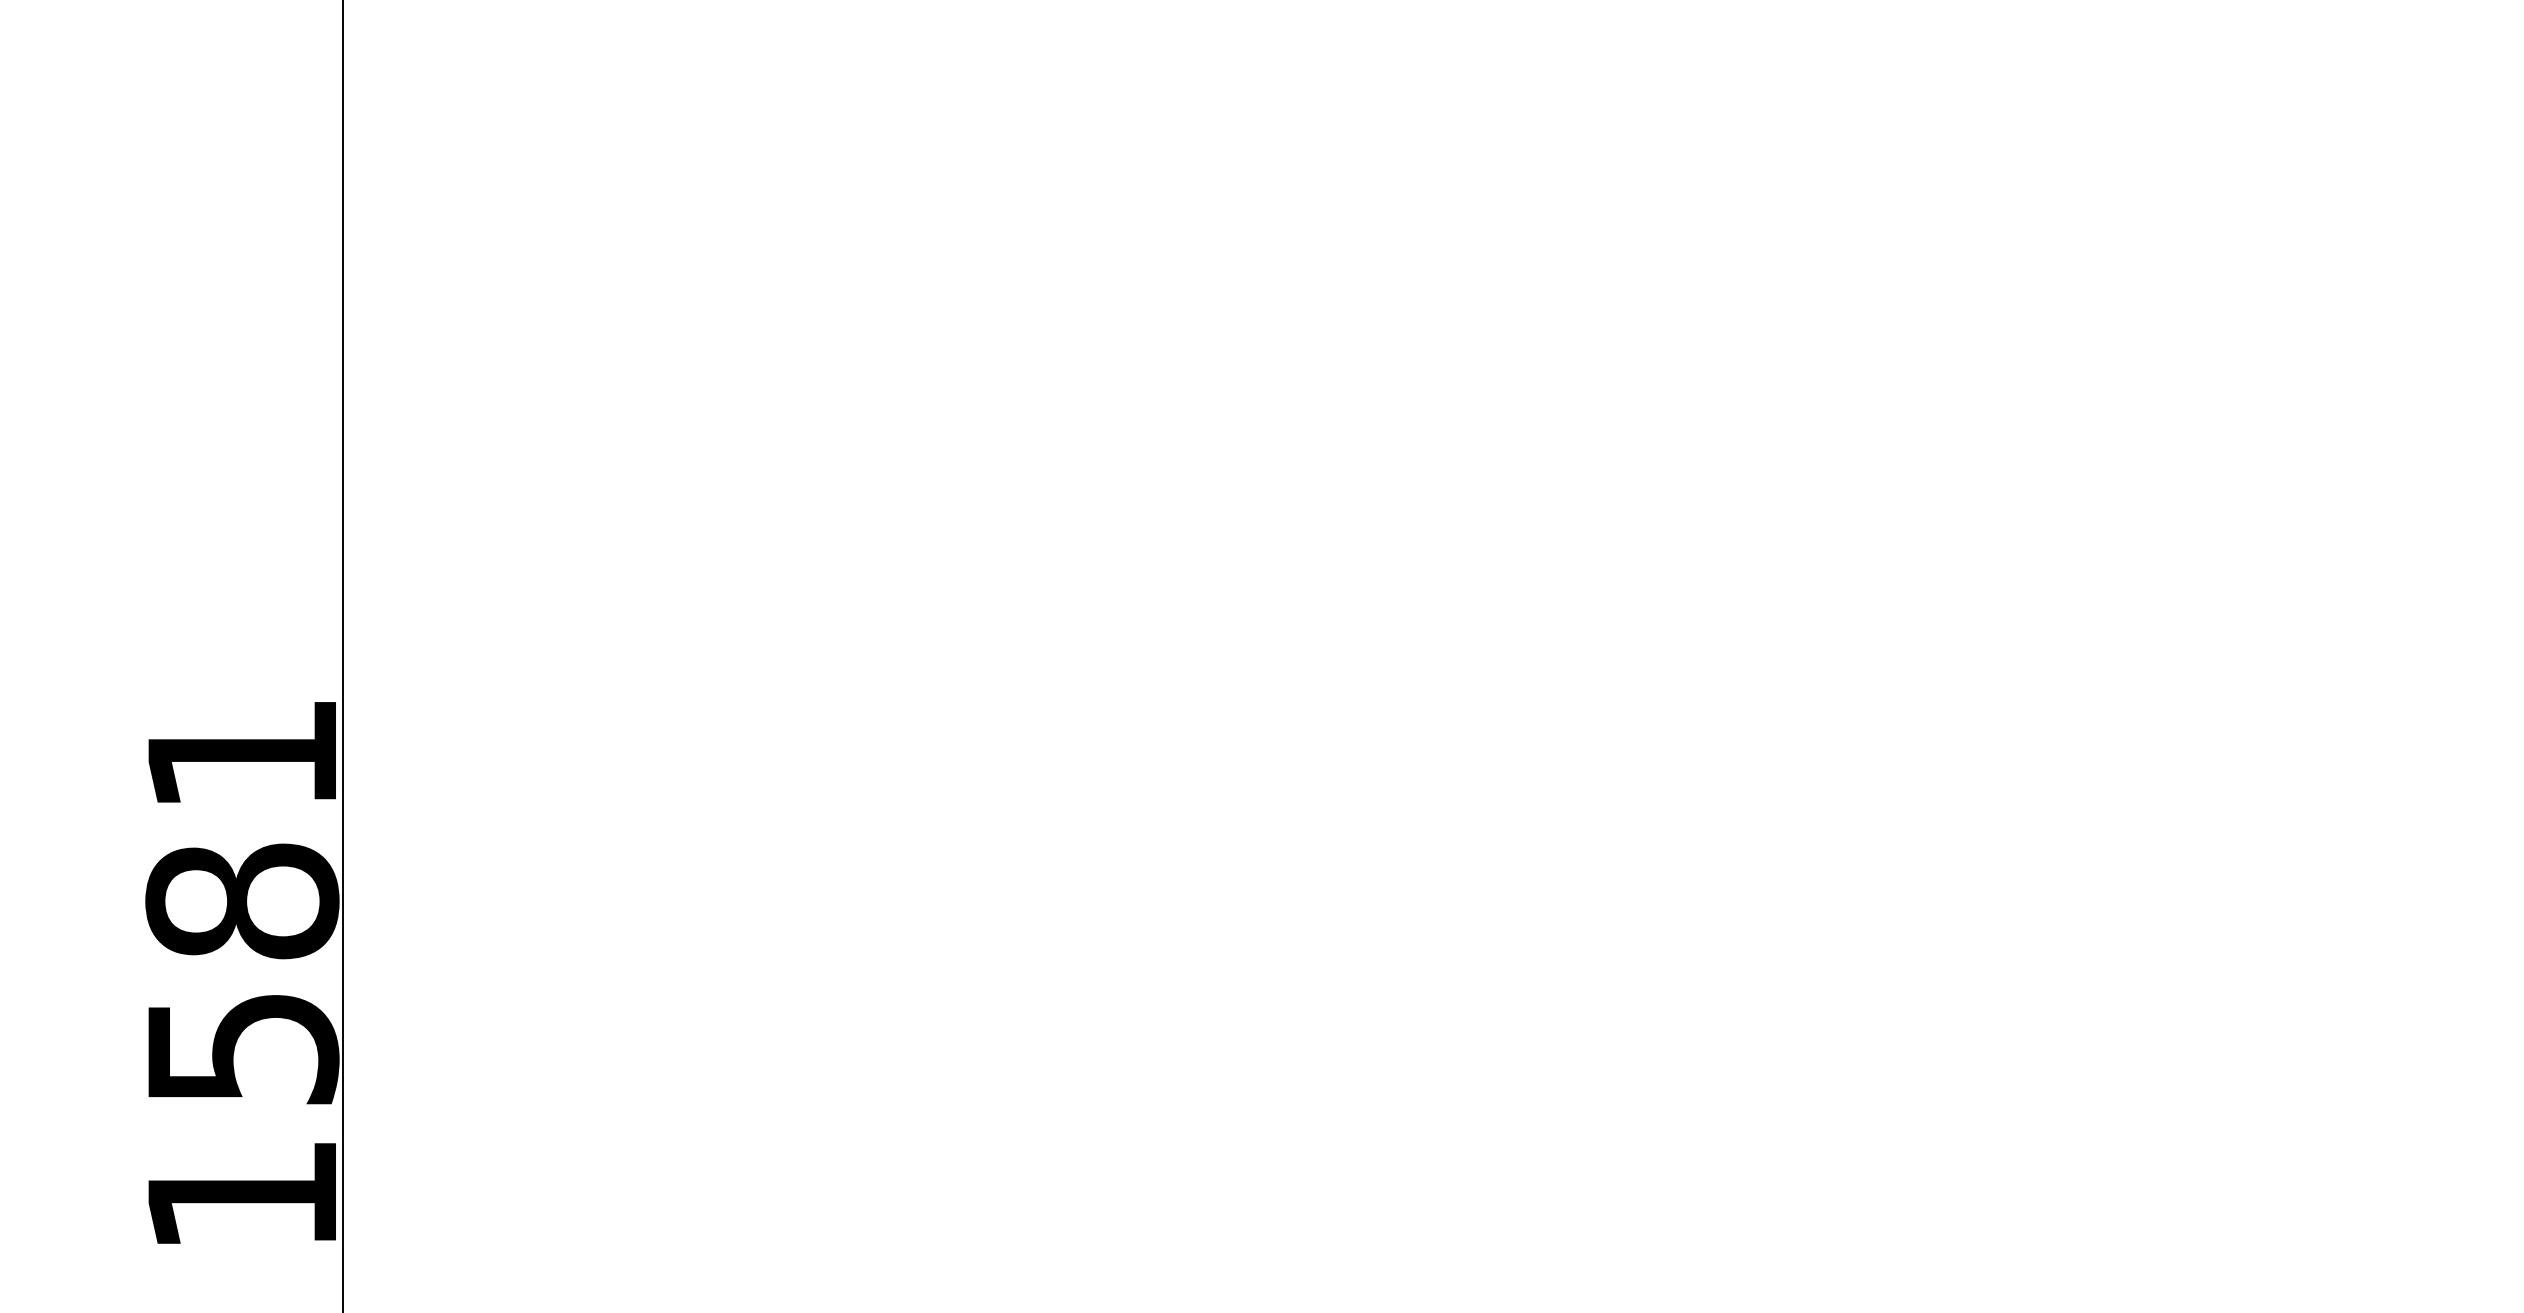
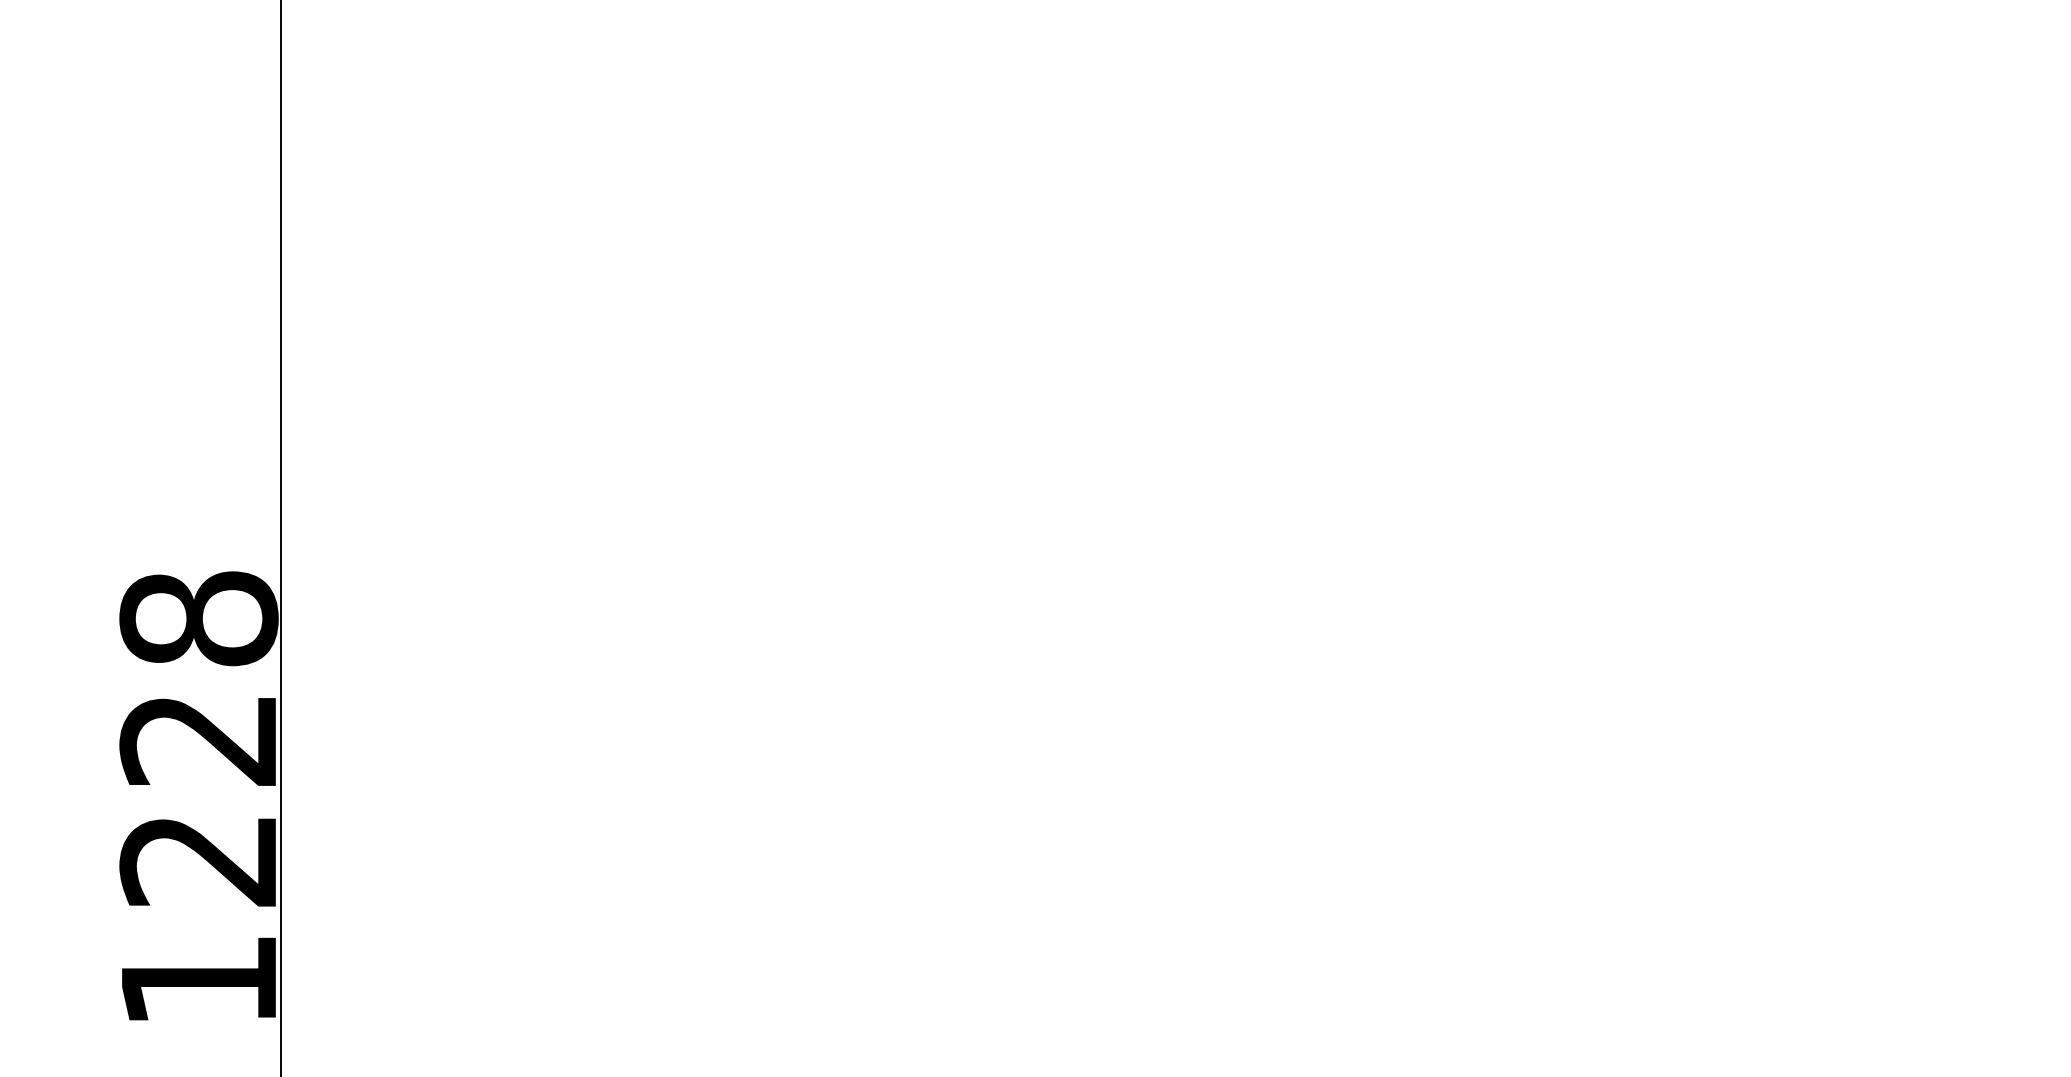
text: (241, 900) -> (198, 738), 1581 -> 1228

